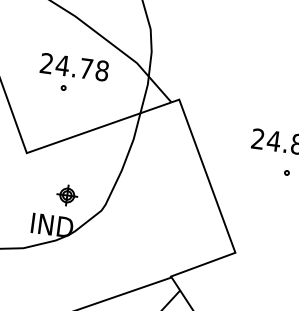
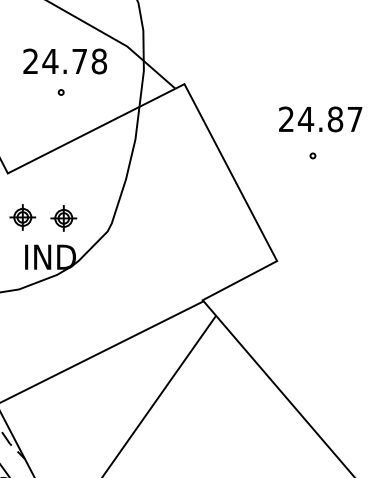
text: (74, 67) -> (65, 61), moved
part: (63, 87) -> (60, 92), moved
part: (286, 172) -> (312, 155), moved
part: (33, 190) -> (22, 217), added

